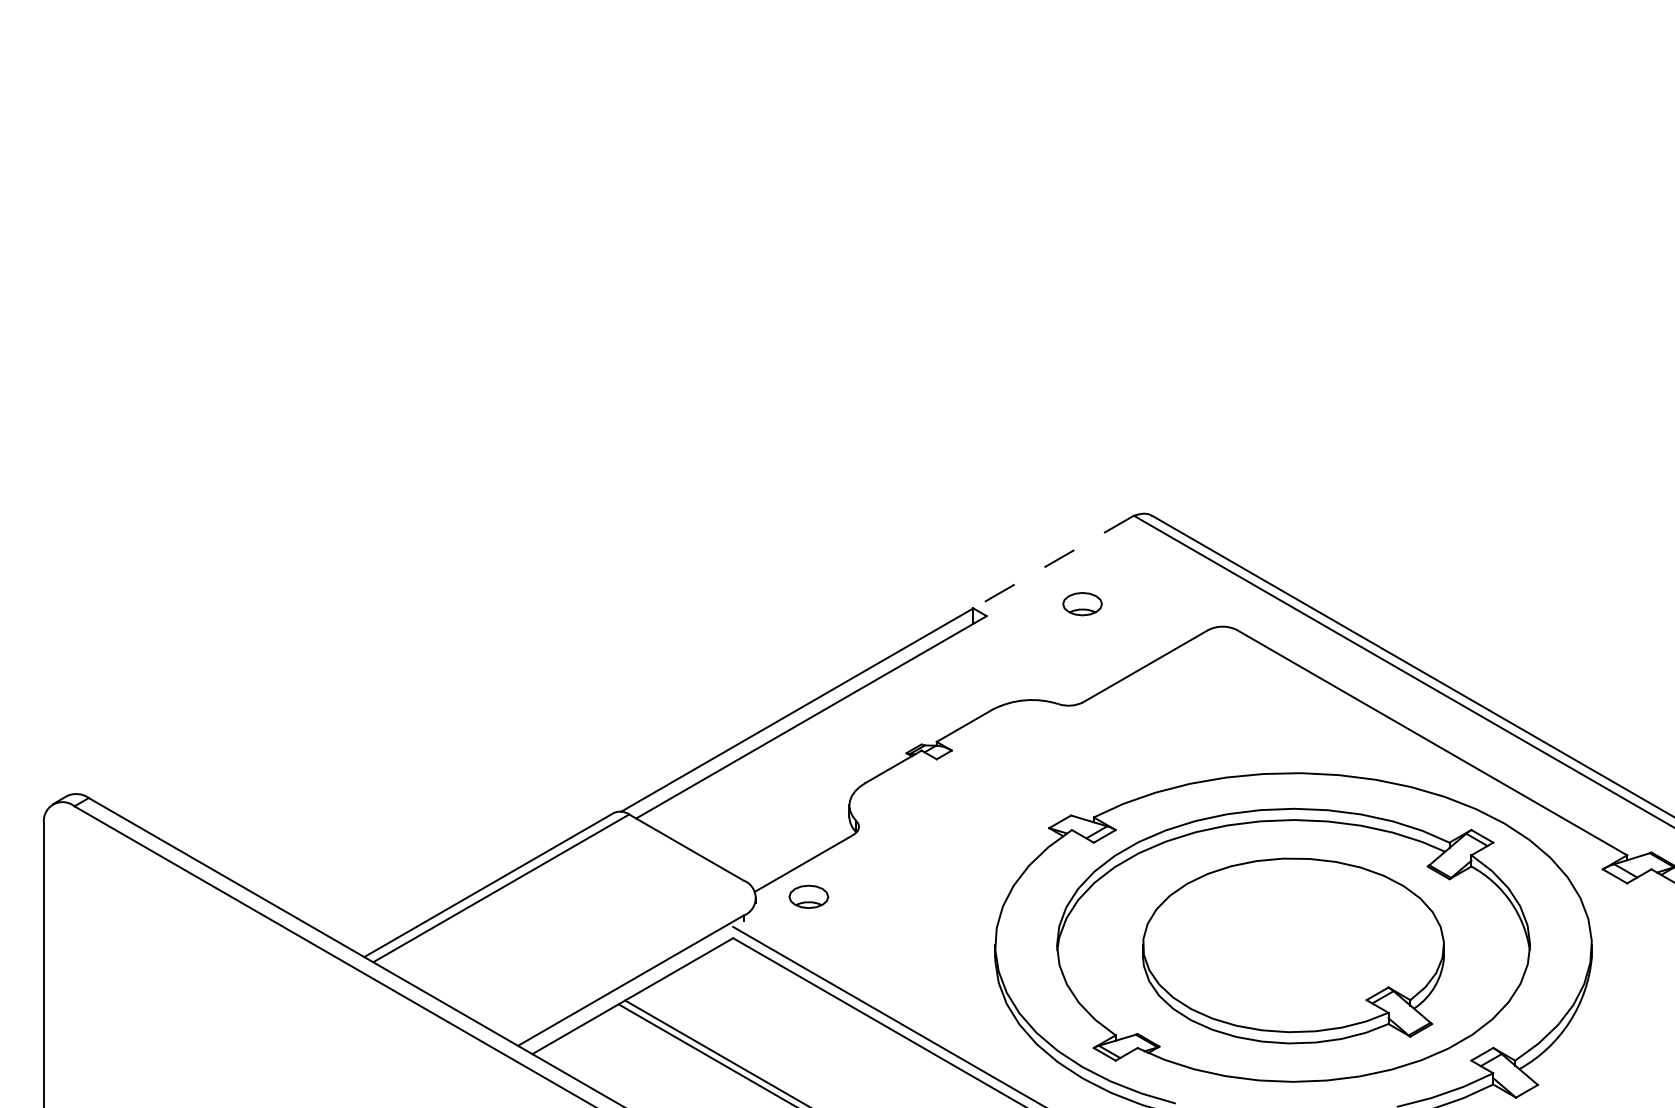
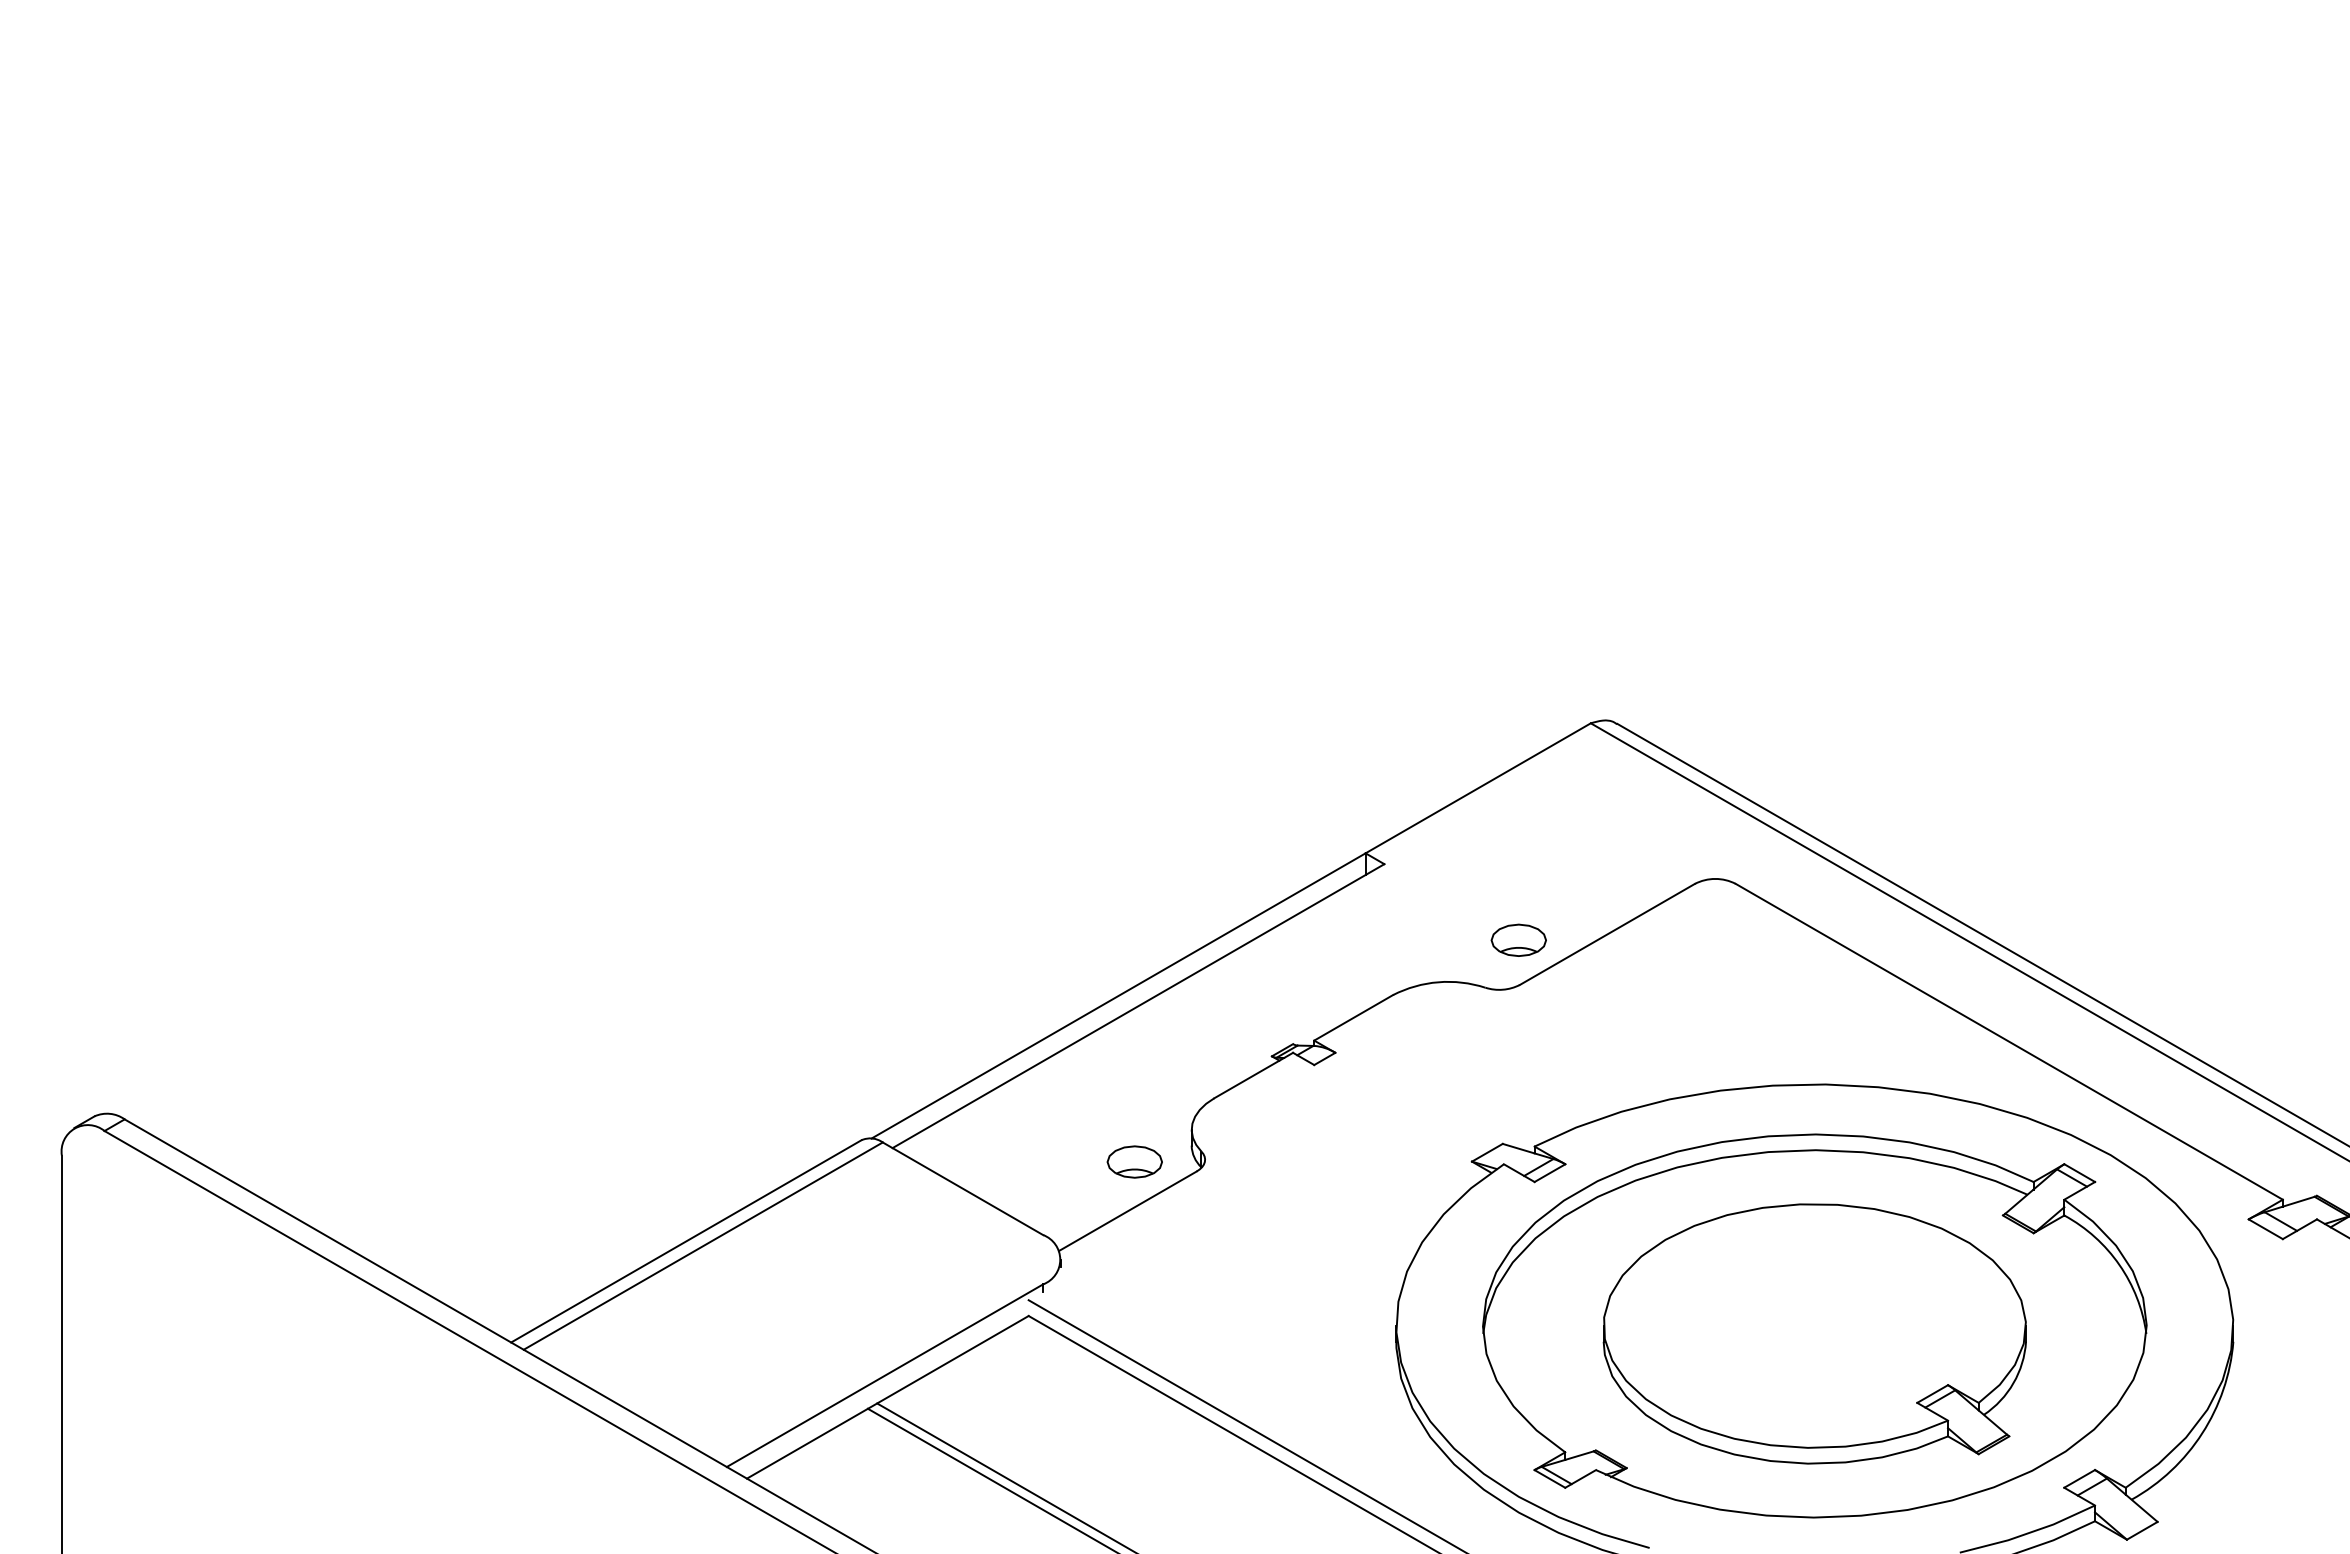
line: (1053, 562) -> (1477, 788), dashed -> solid
part: (1082, 603) -> (1518, 939), moved
part: (808, 896) -> (1134, 1161), moved

